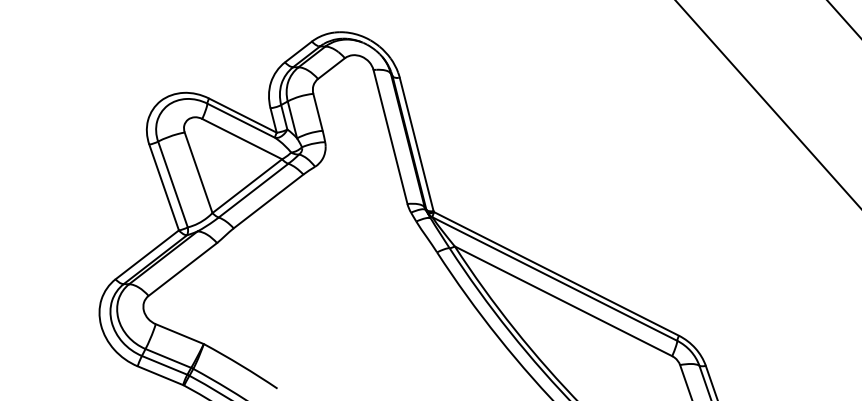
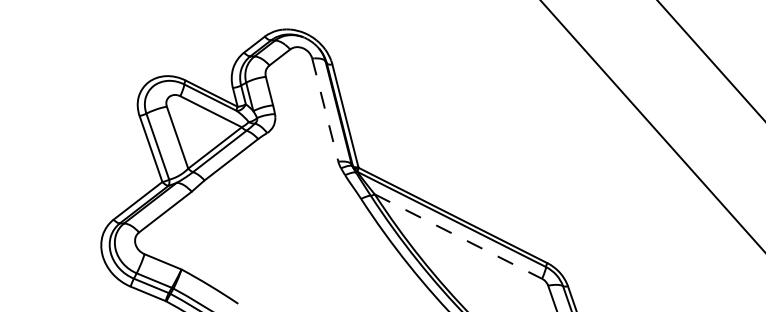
line: (390, 137) -> (325, 110), solid -> dashed
line: (563, 301) -> (458, 236), solid -> dashed

